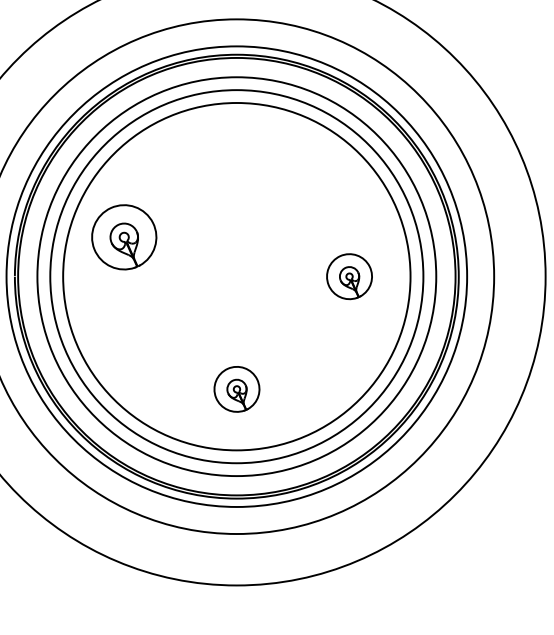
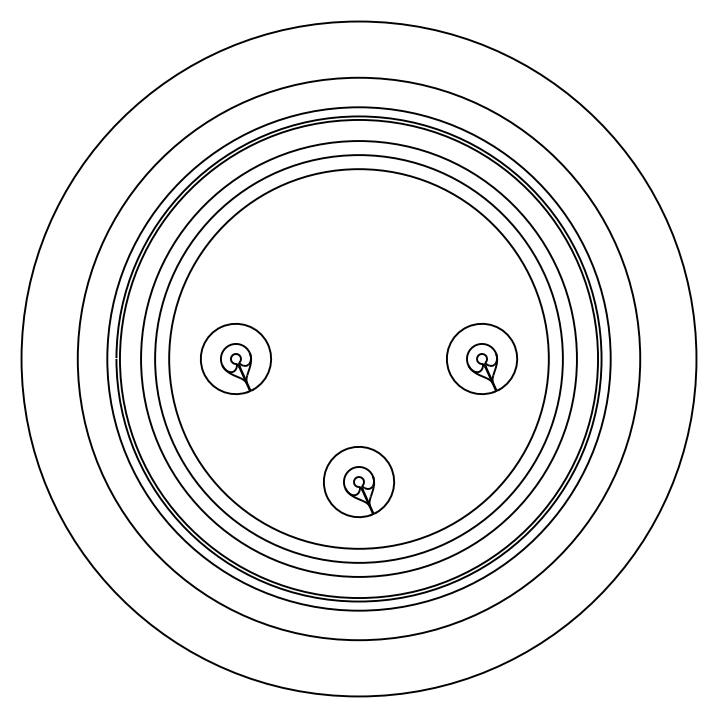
part: (123, 236) -> (235, 358), moved
part: (349, 276) -> (482, 358), size x1.43
part: (237, 389) -> (359, 482), size x1.43

